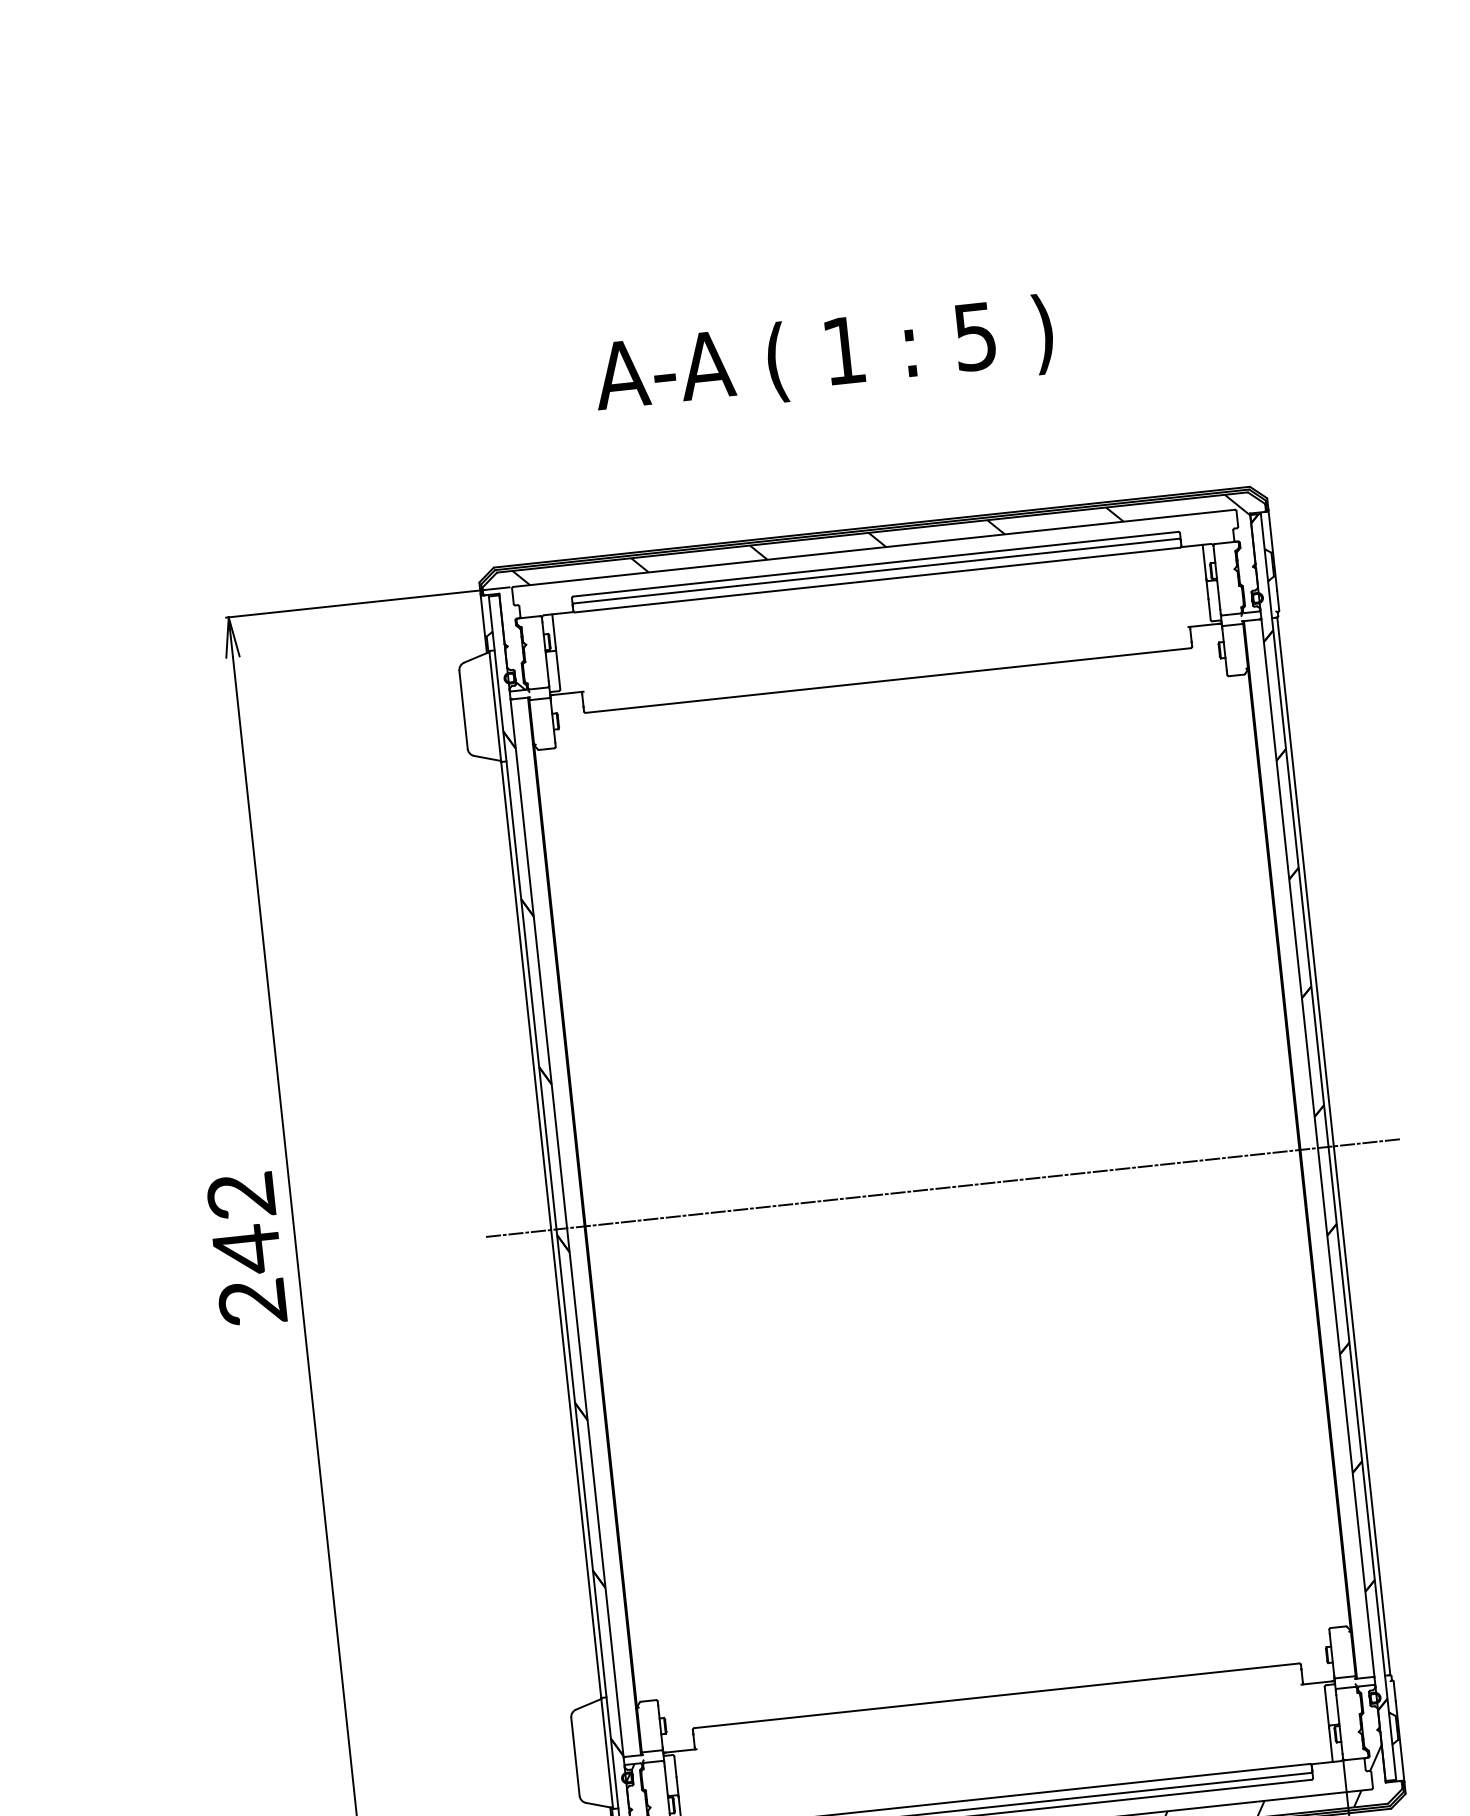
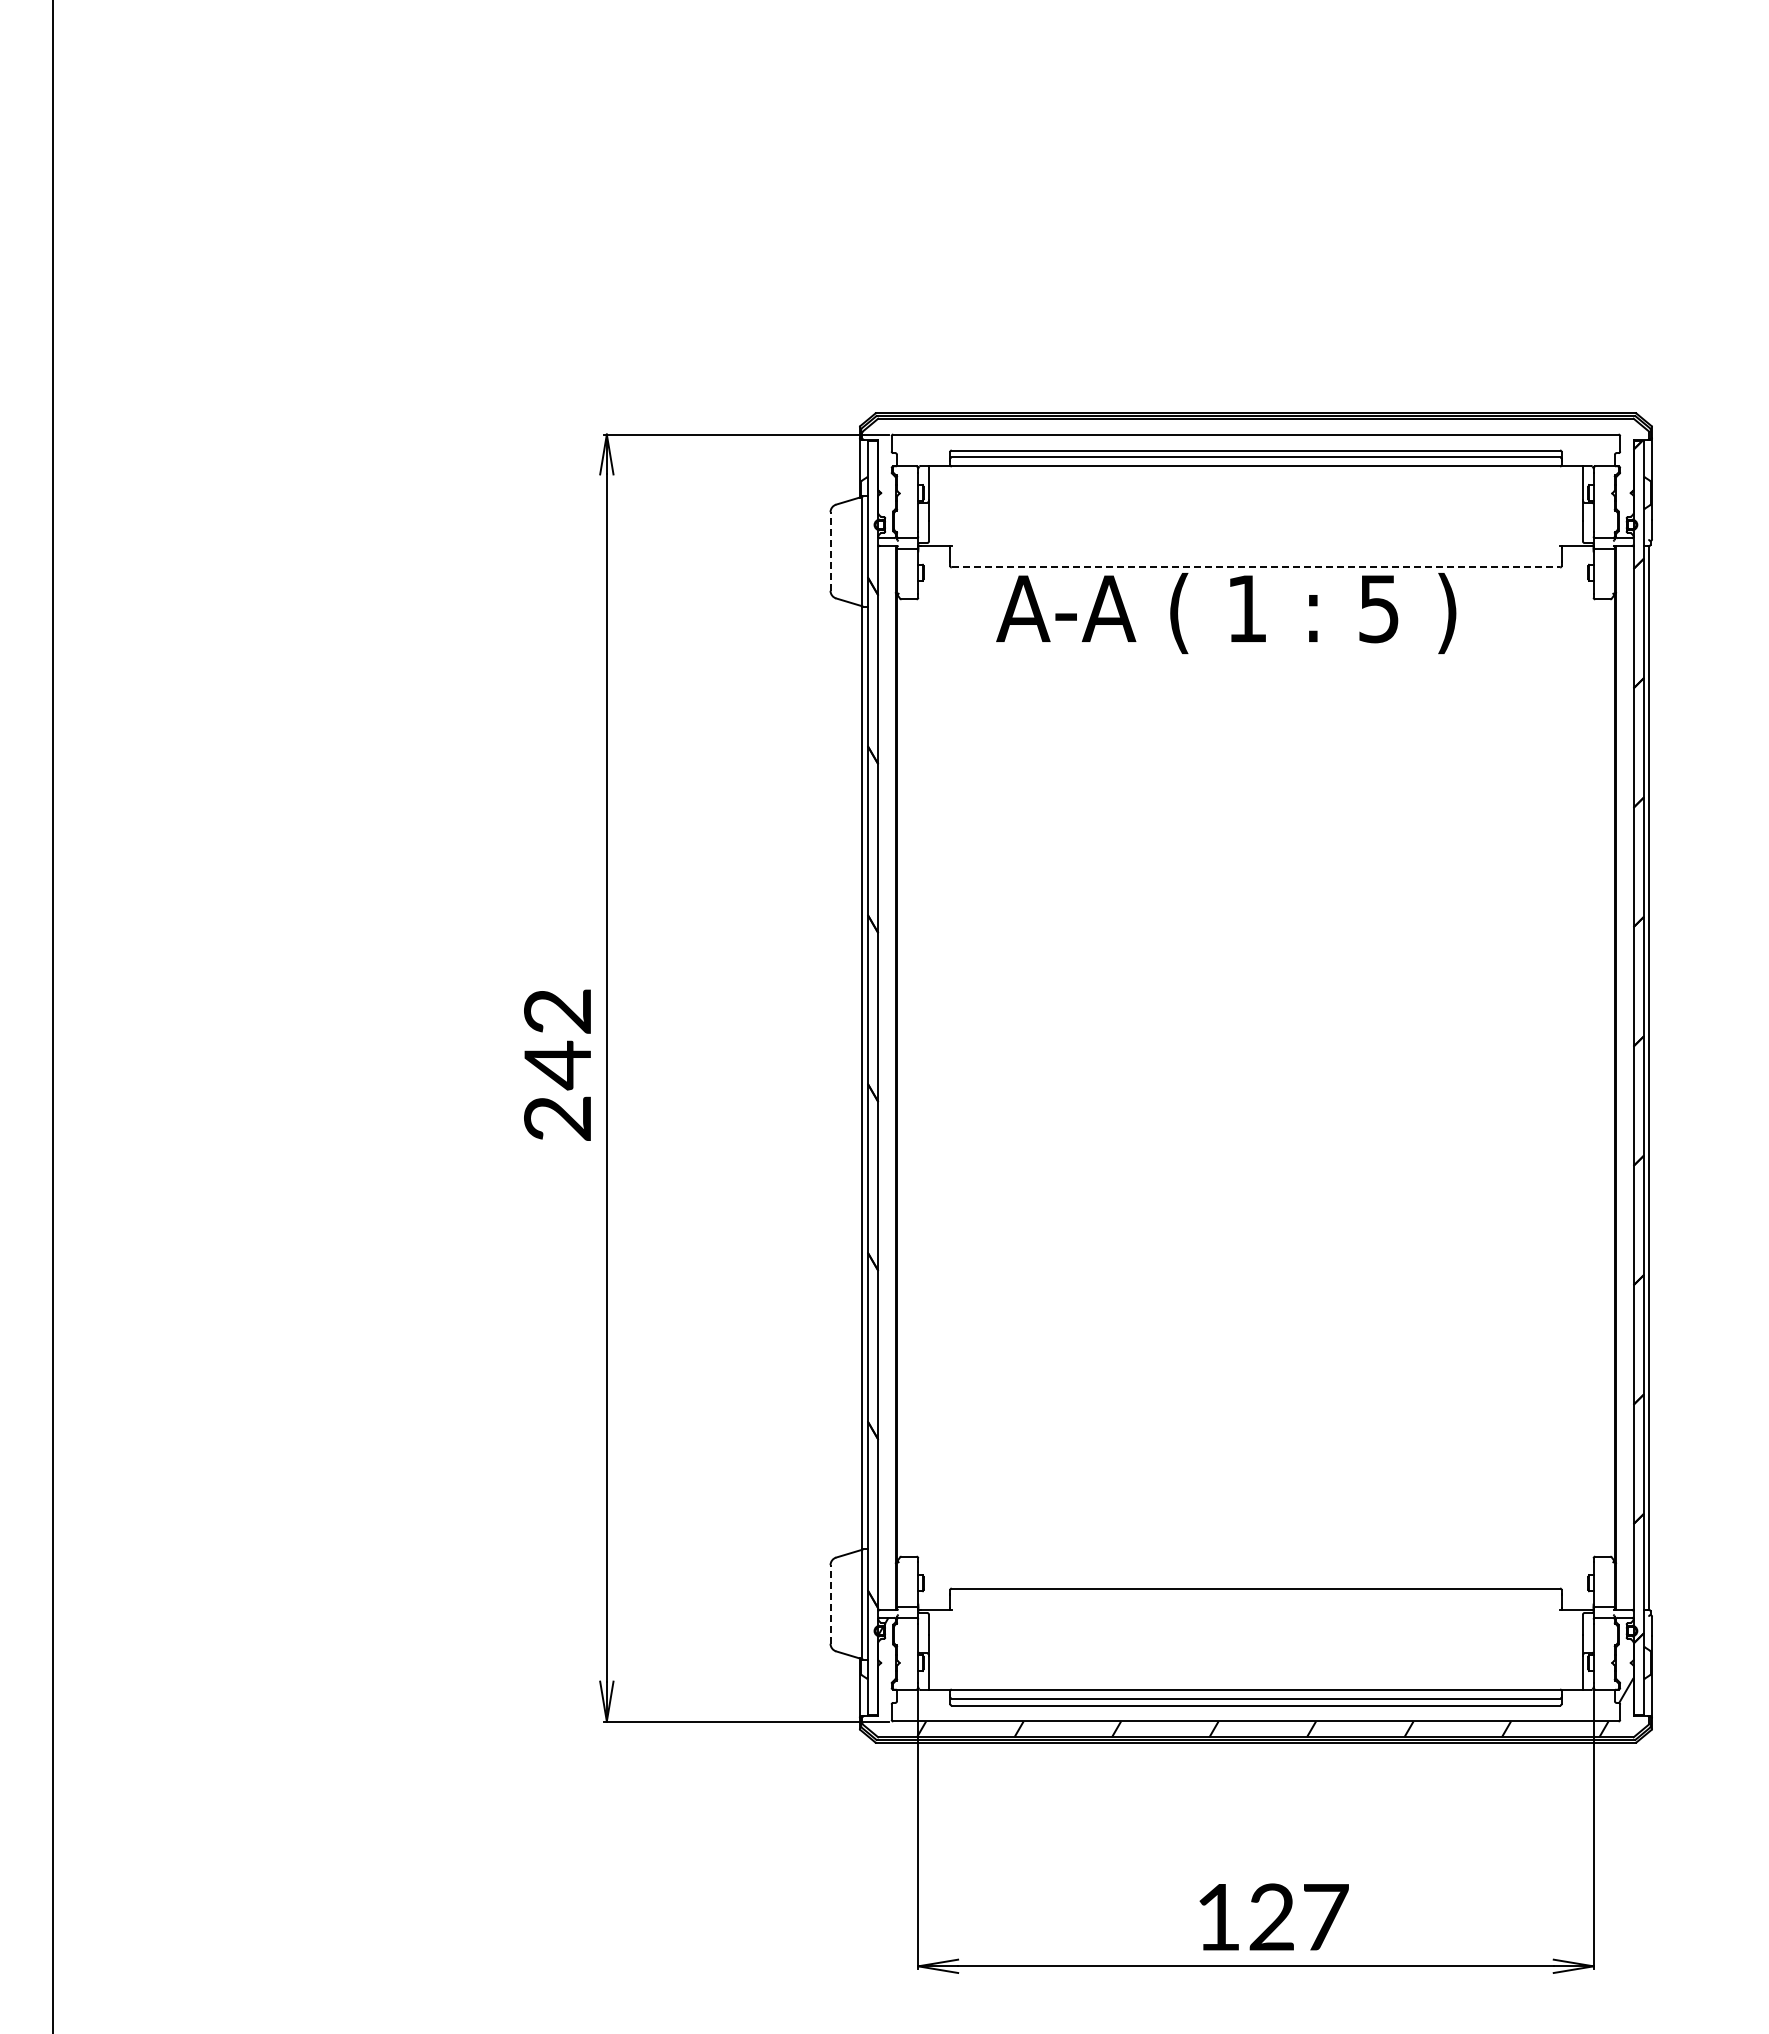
text: (824, 357) -> (1226, 613), moved
hatch: (882, 591) -> (1259, 478), removed
line: (888, 680) -> (1256, 567), solid -> dashed
line: (463, 709) -> (830, 551), solid -> dashed
line: (942, 1188) -> (1255, 1078), removed
line: (575, 1755) -> (830, 1603), solid -> dashed

